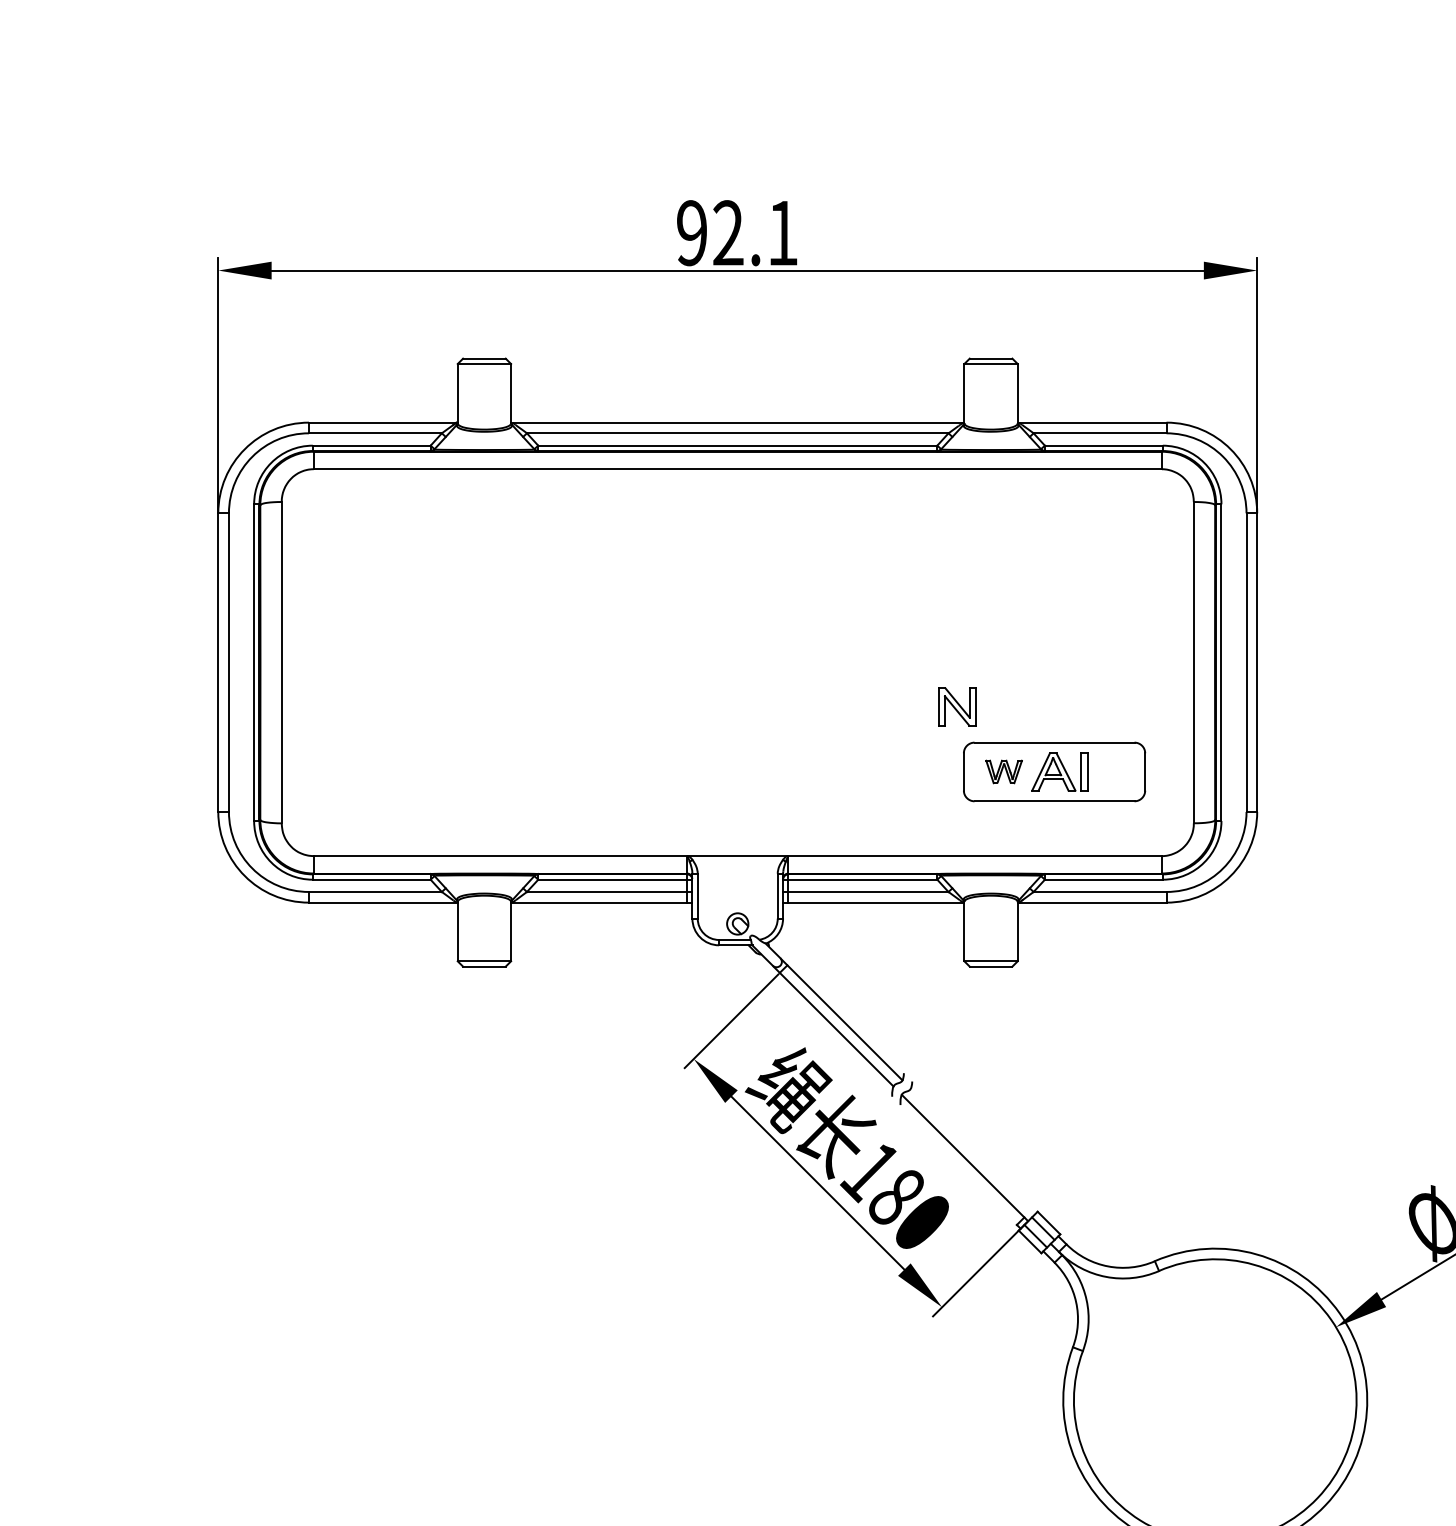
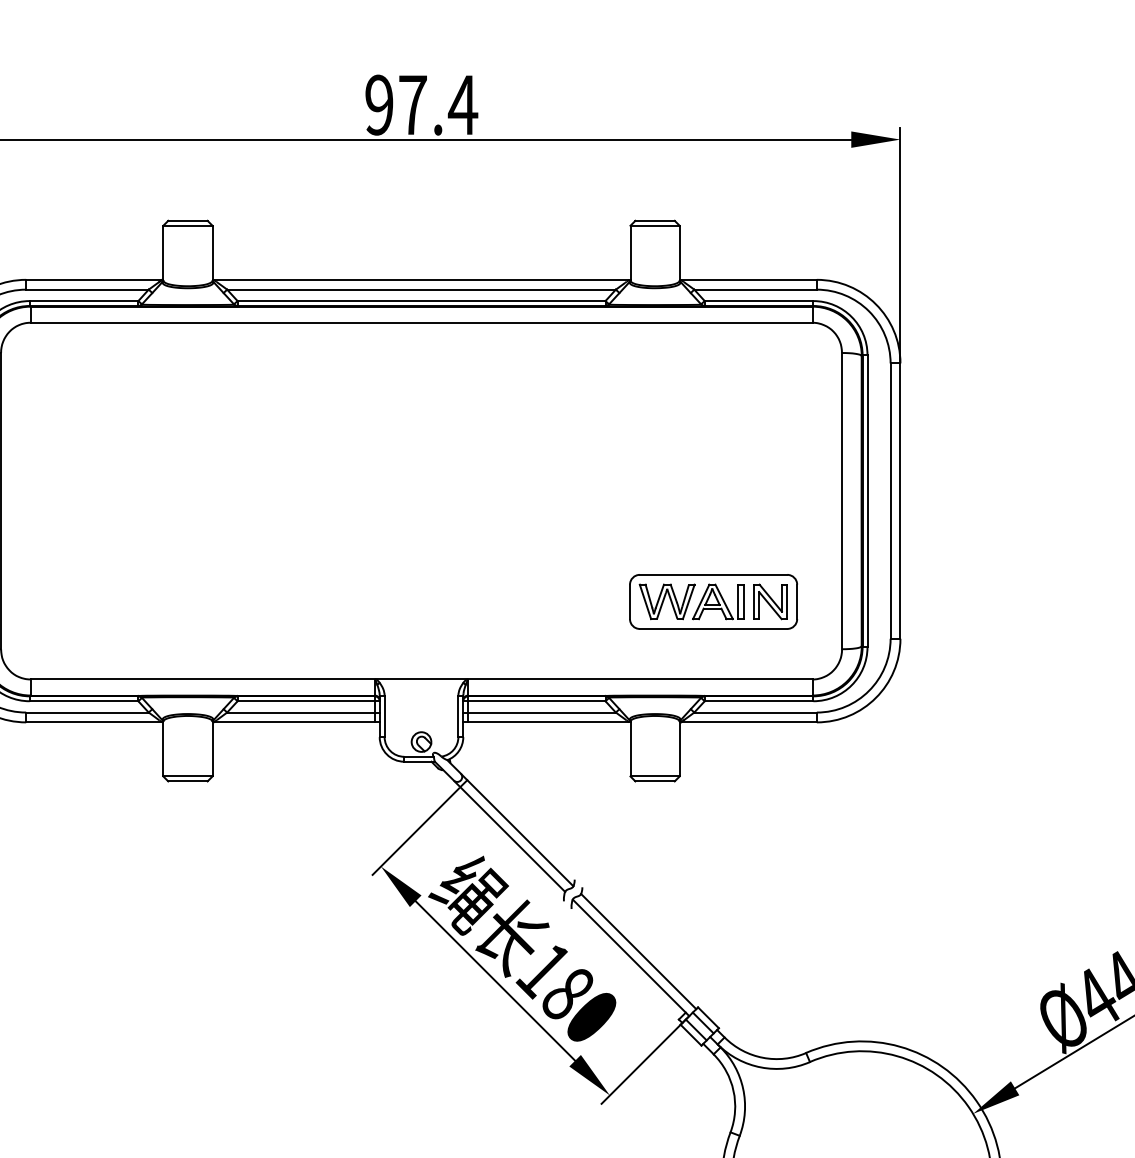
text: (756, 232) -> (438, 104), 92.1 -> 97.4
part: (957, 706) -> (770, 601), moved
part: (1003, 771) -> (666, 601), size x1.67
line: (972, 1150) -> (637, 950), added

